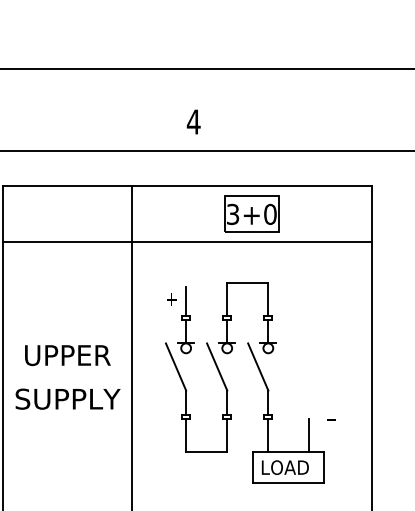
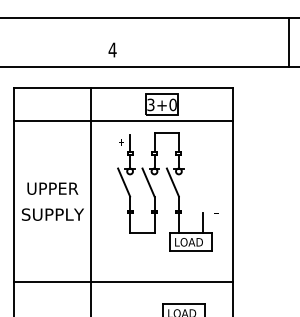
text: (193, 121) -> (112, 49), moved
part: (260, 378) -> (174, 189), moved

